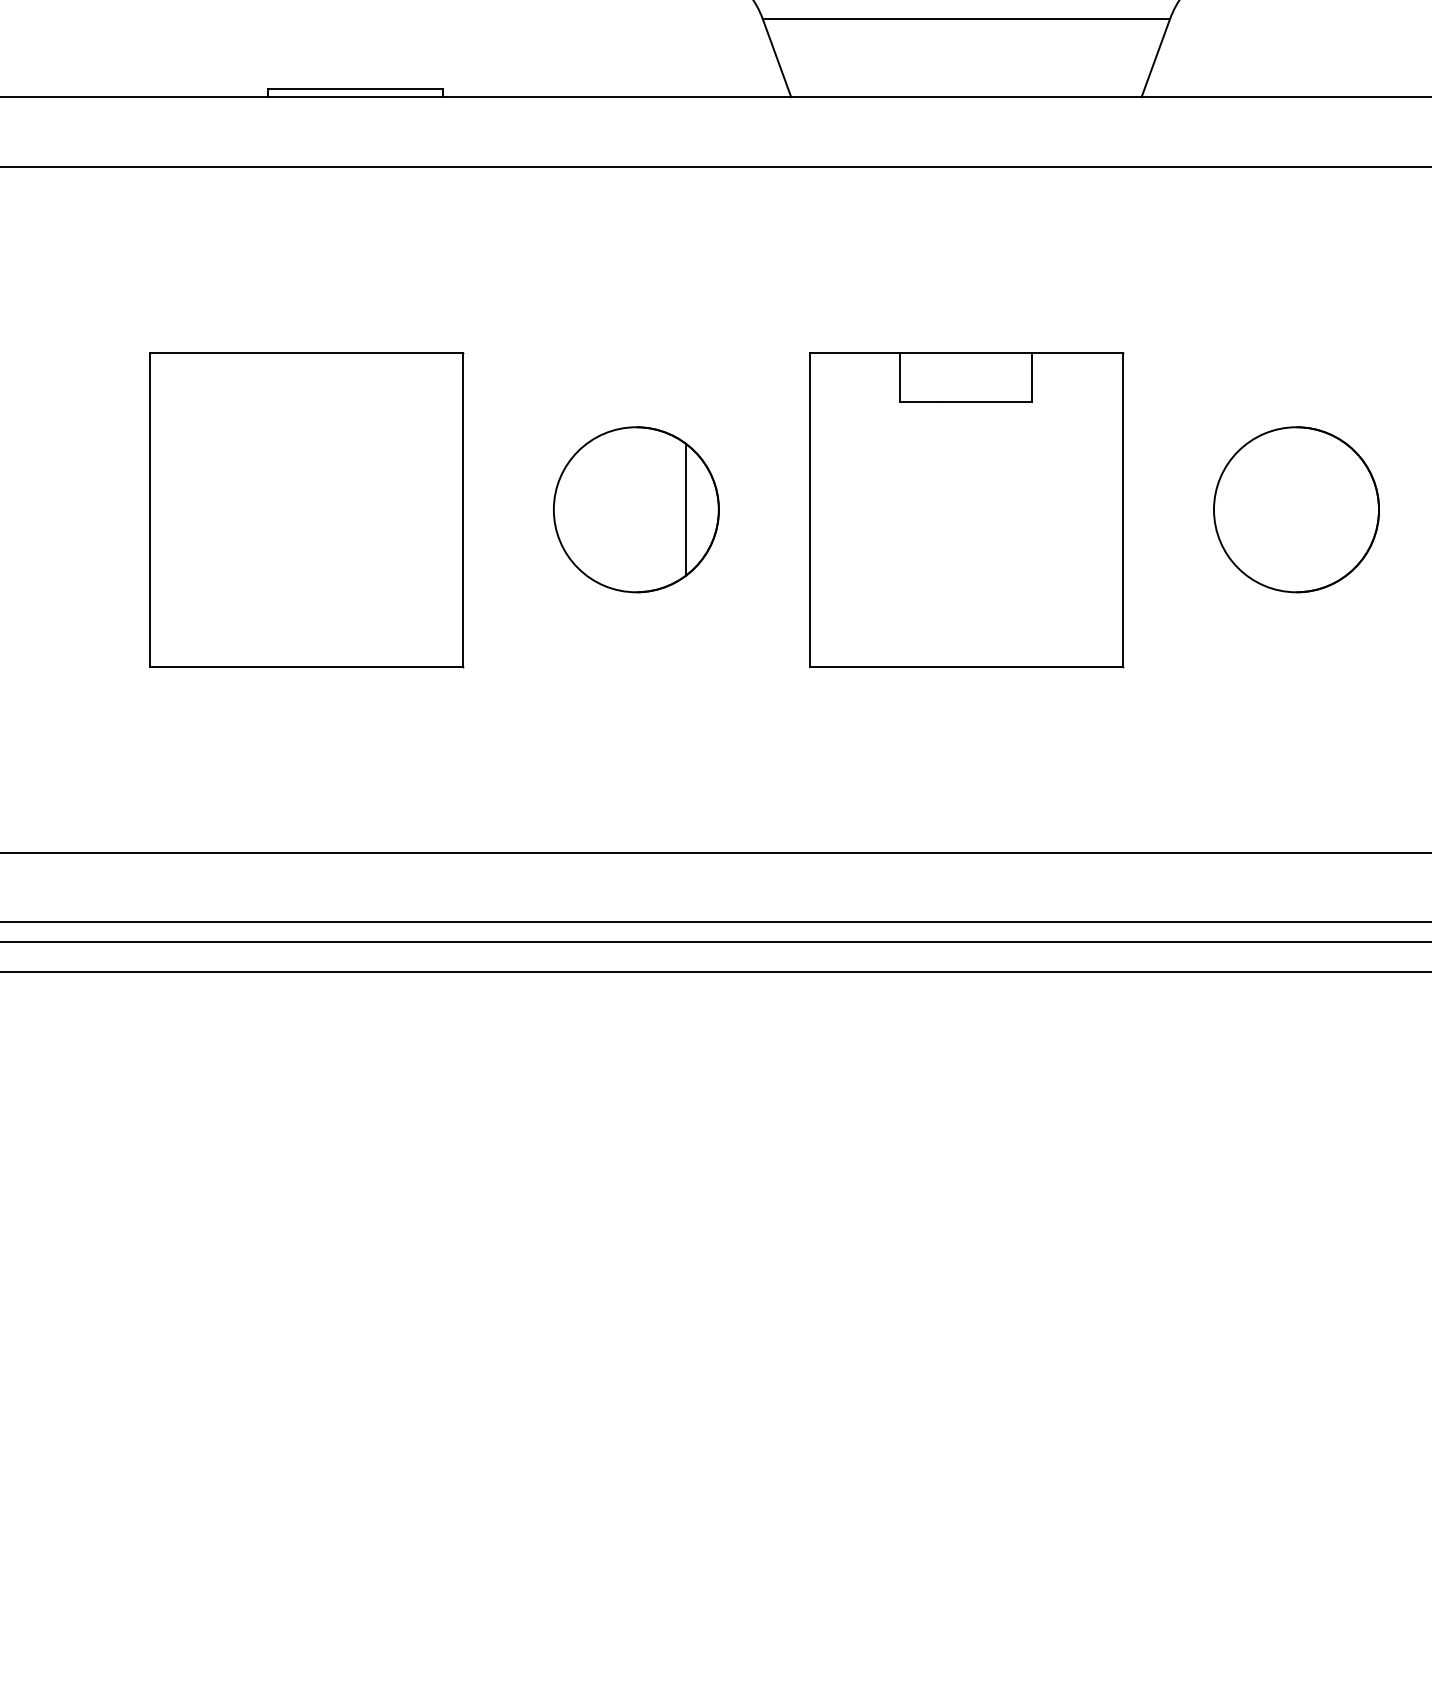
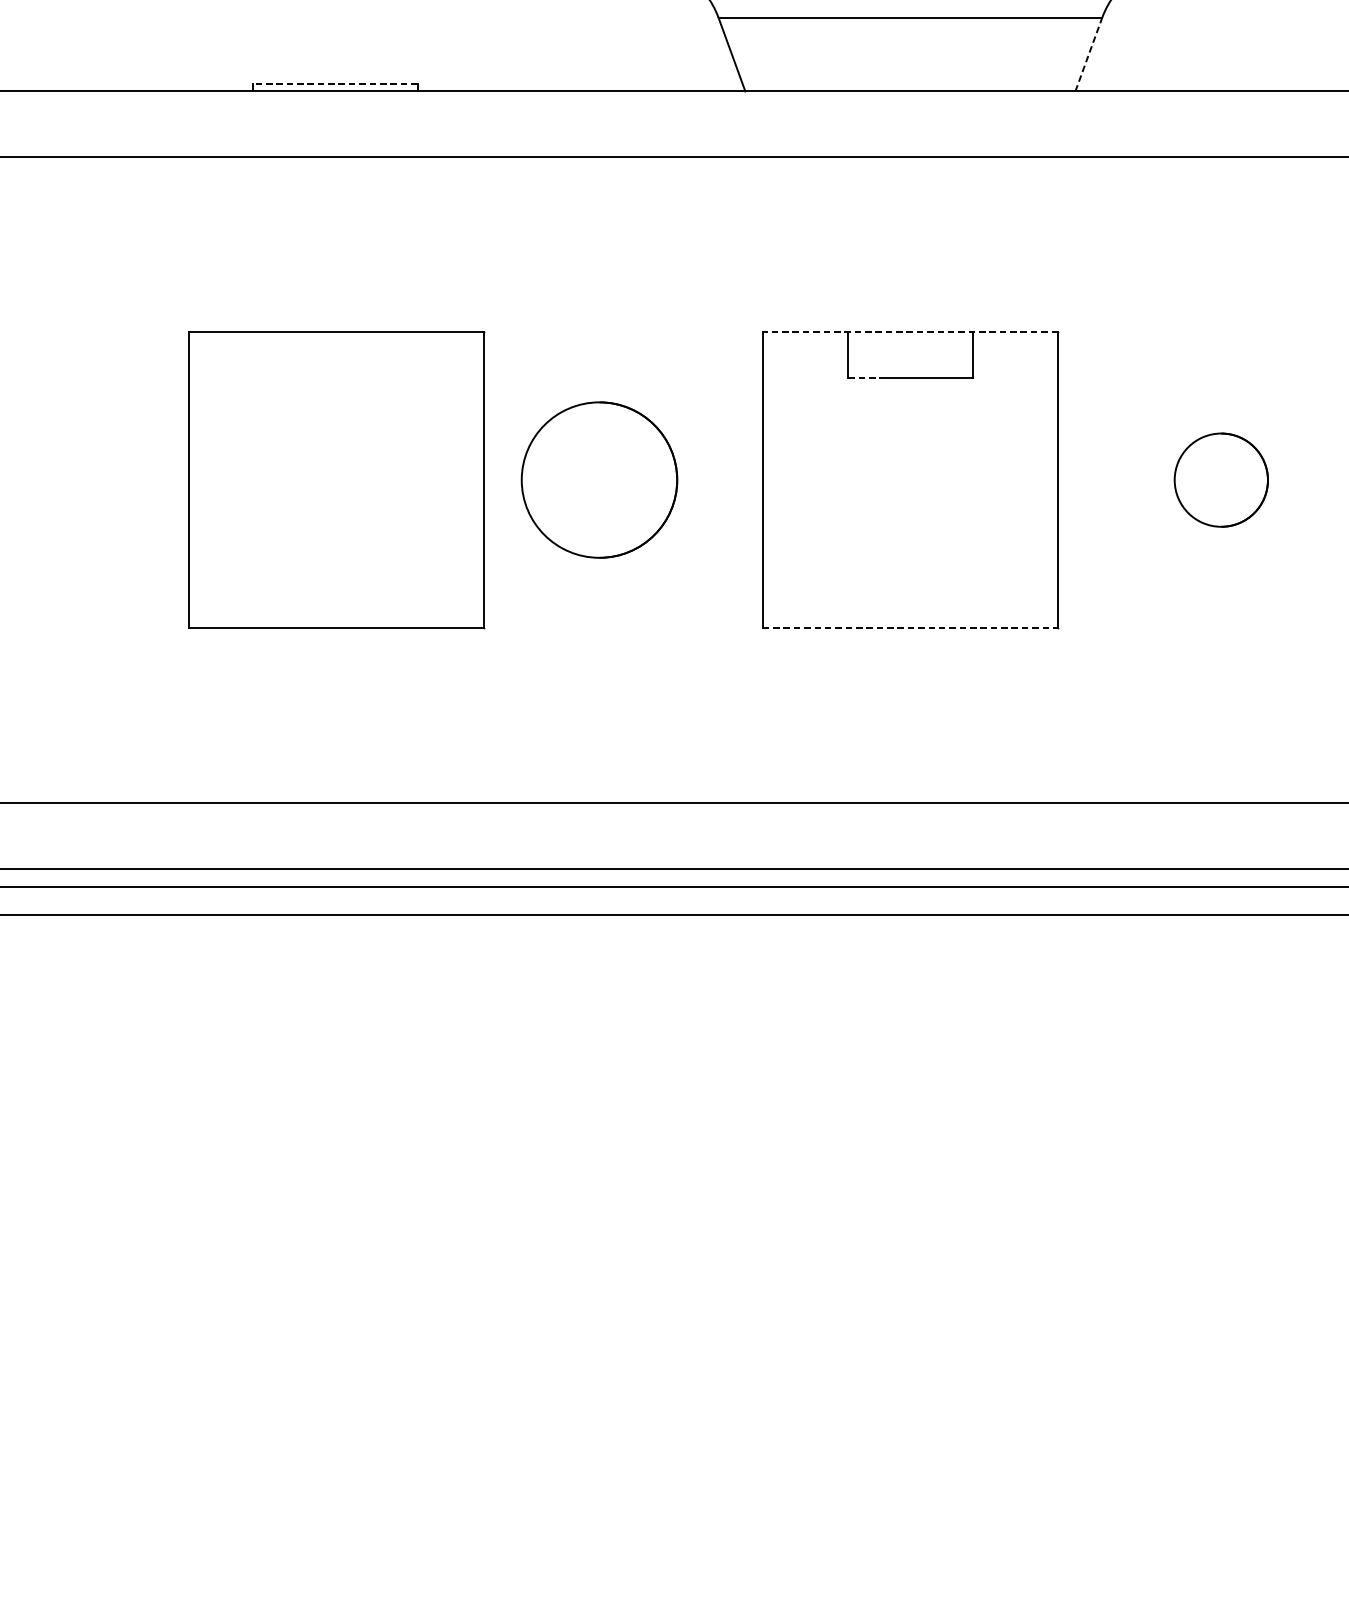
line: (1155, 58) -> (1088, 54), solid -> dashed
line: (355, 88) -> (334, 83), solid -> dashed
line: (966, 353) -> (910, 332), solid -> dashed
line: (921, 401) -> (868, 378), solid -> dashed
line: (685, 509) -> (645, 479), removed
circle: (1296, 509) -> (1221, 479), size x0.6
part: (306, 510) -> (336, 480), moved
line: (966, 666) -> (910, 627), solid -> dashed

